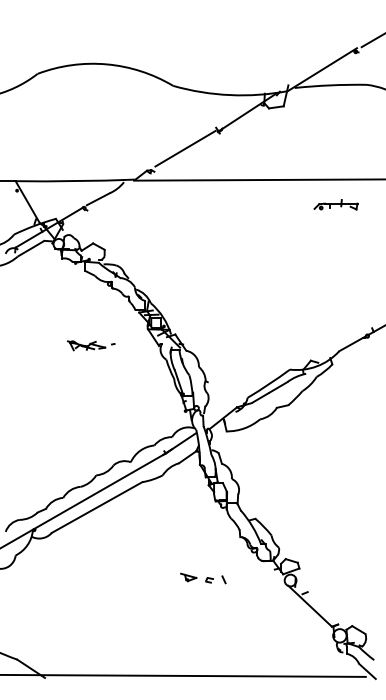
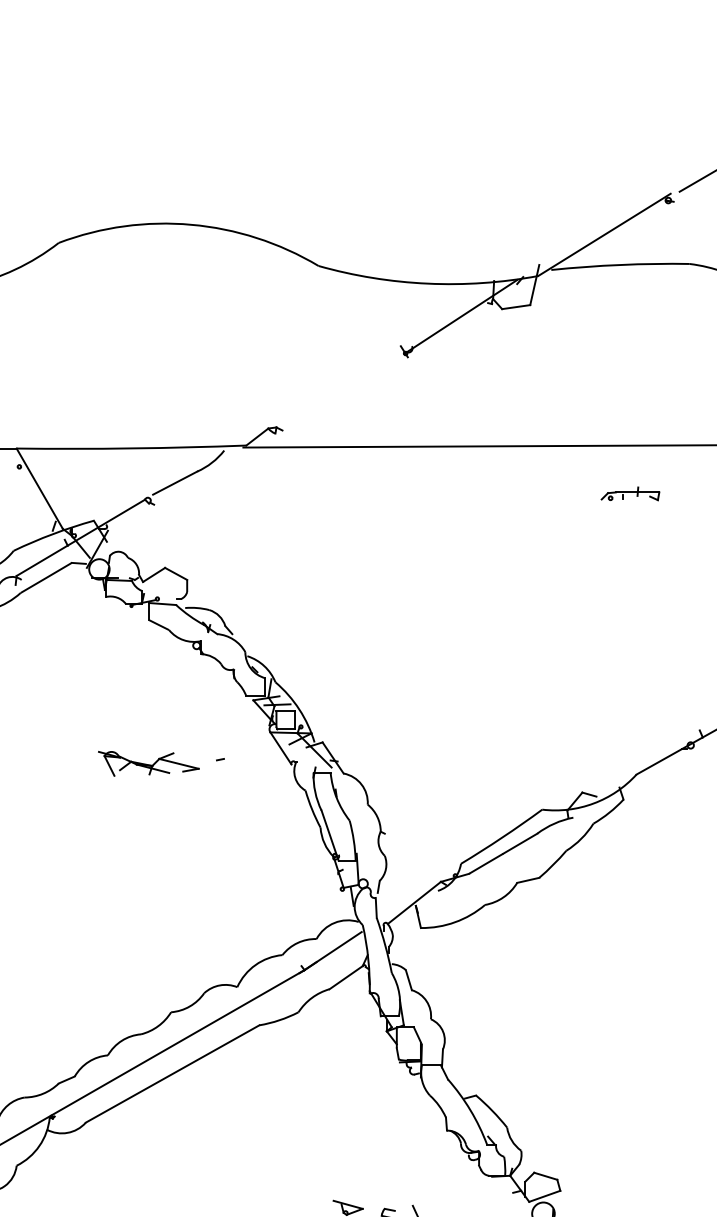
line: (185, 148) -> (342, 385), removed
part: (335, 204) -> (629, 493), size x0.7
part: (91, 345) -> (161, 763), size x1.4

